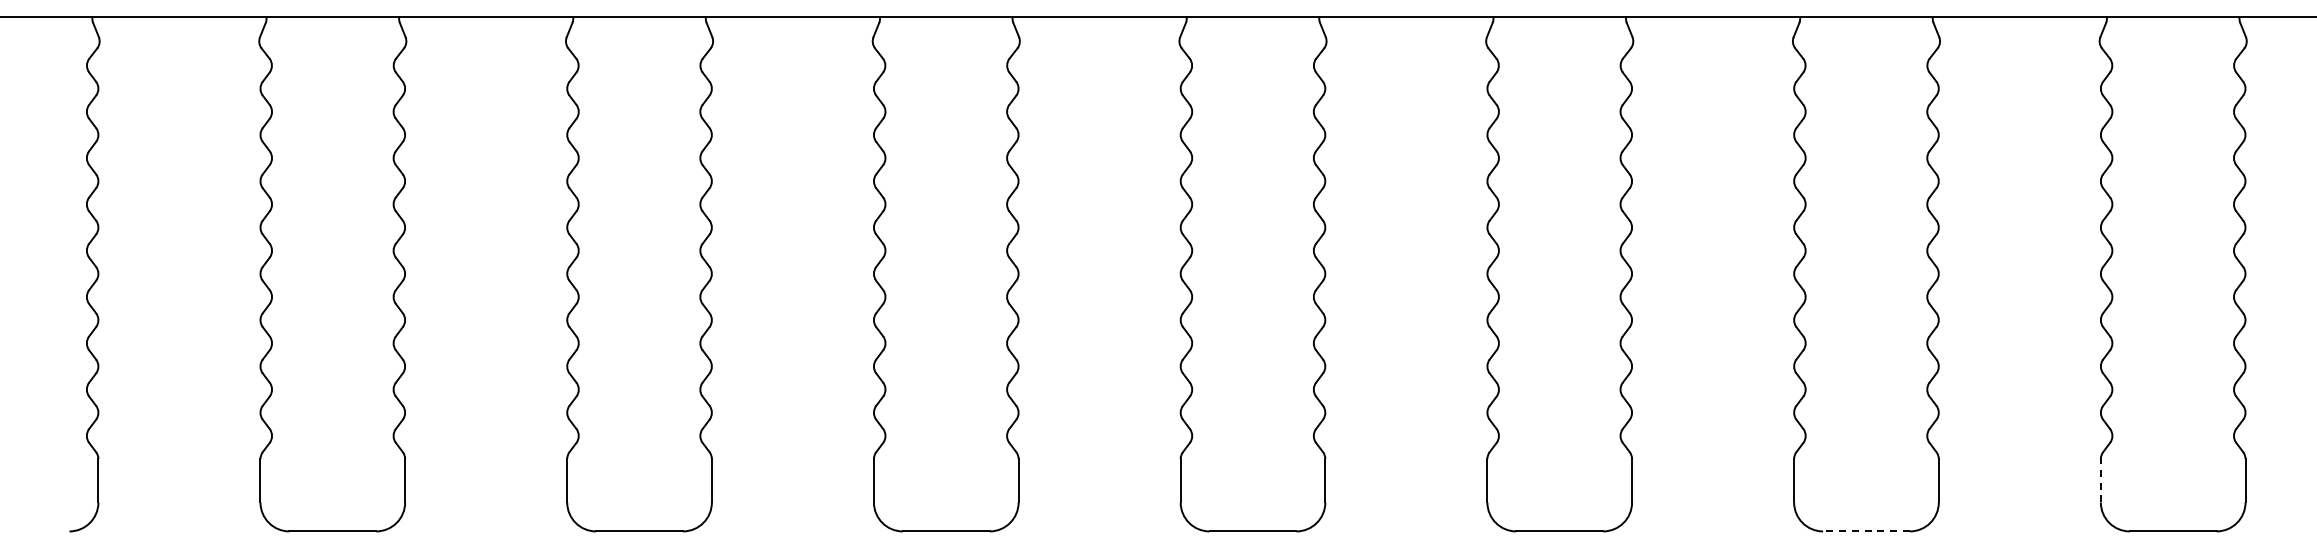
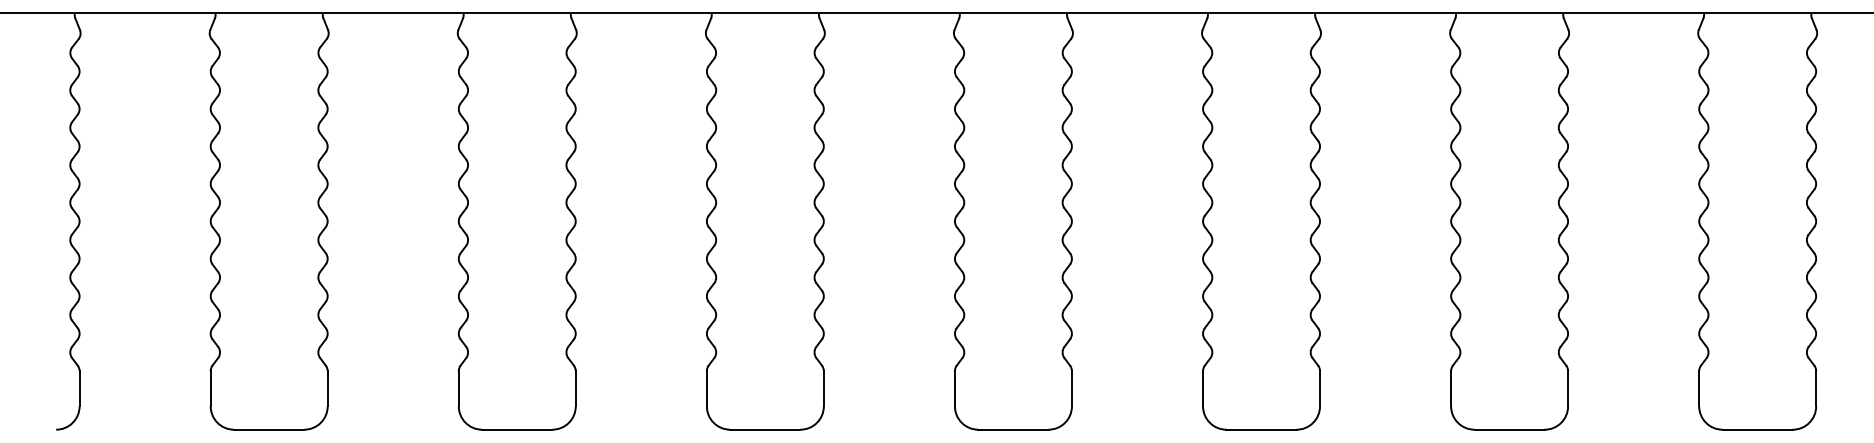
line: (2100, 480) -> (1698, 388), dashed -> solid
line: (1865, 531) -> (1508, 429), dashed -> solid

